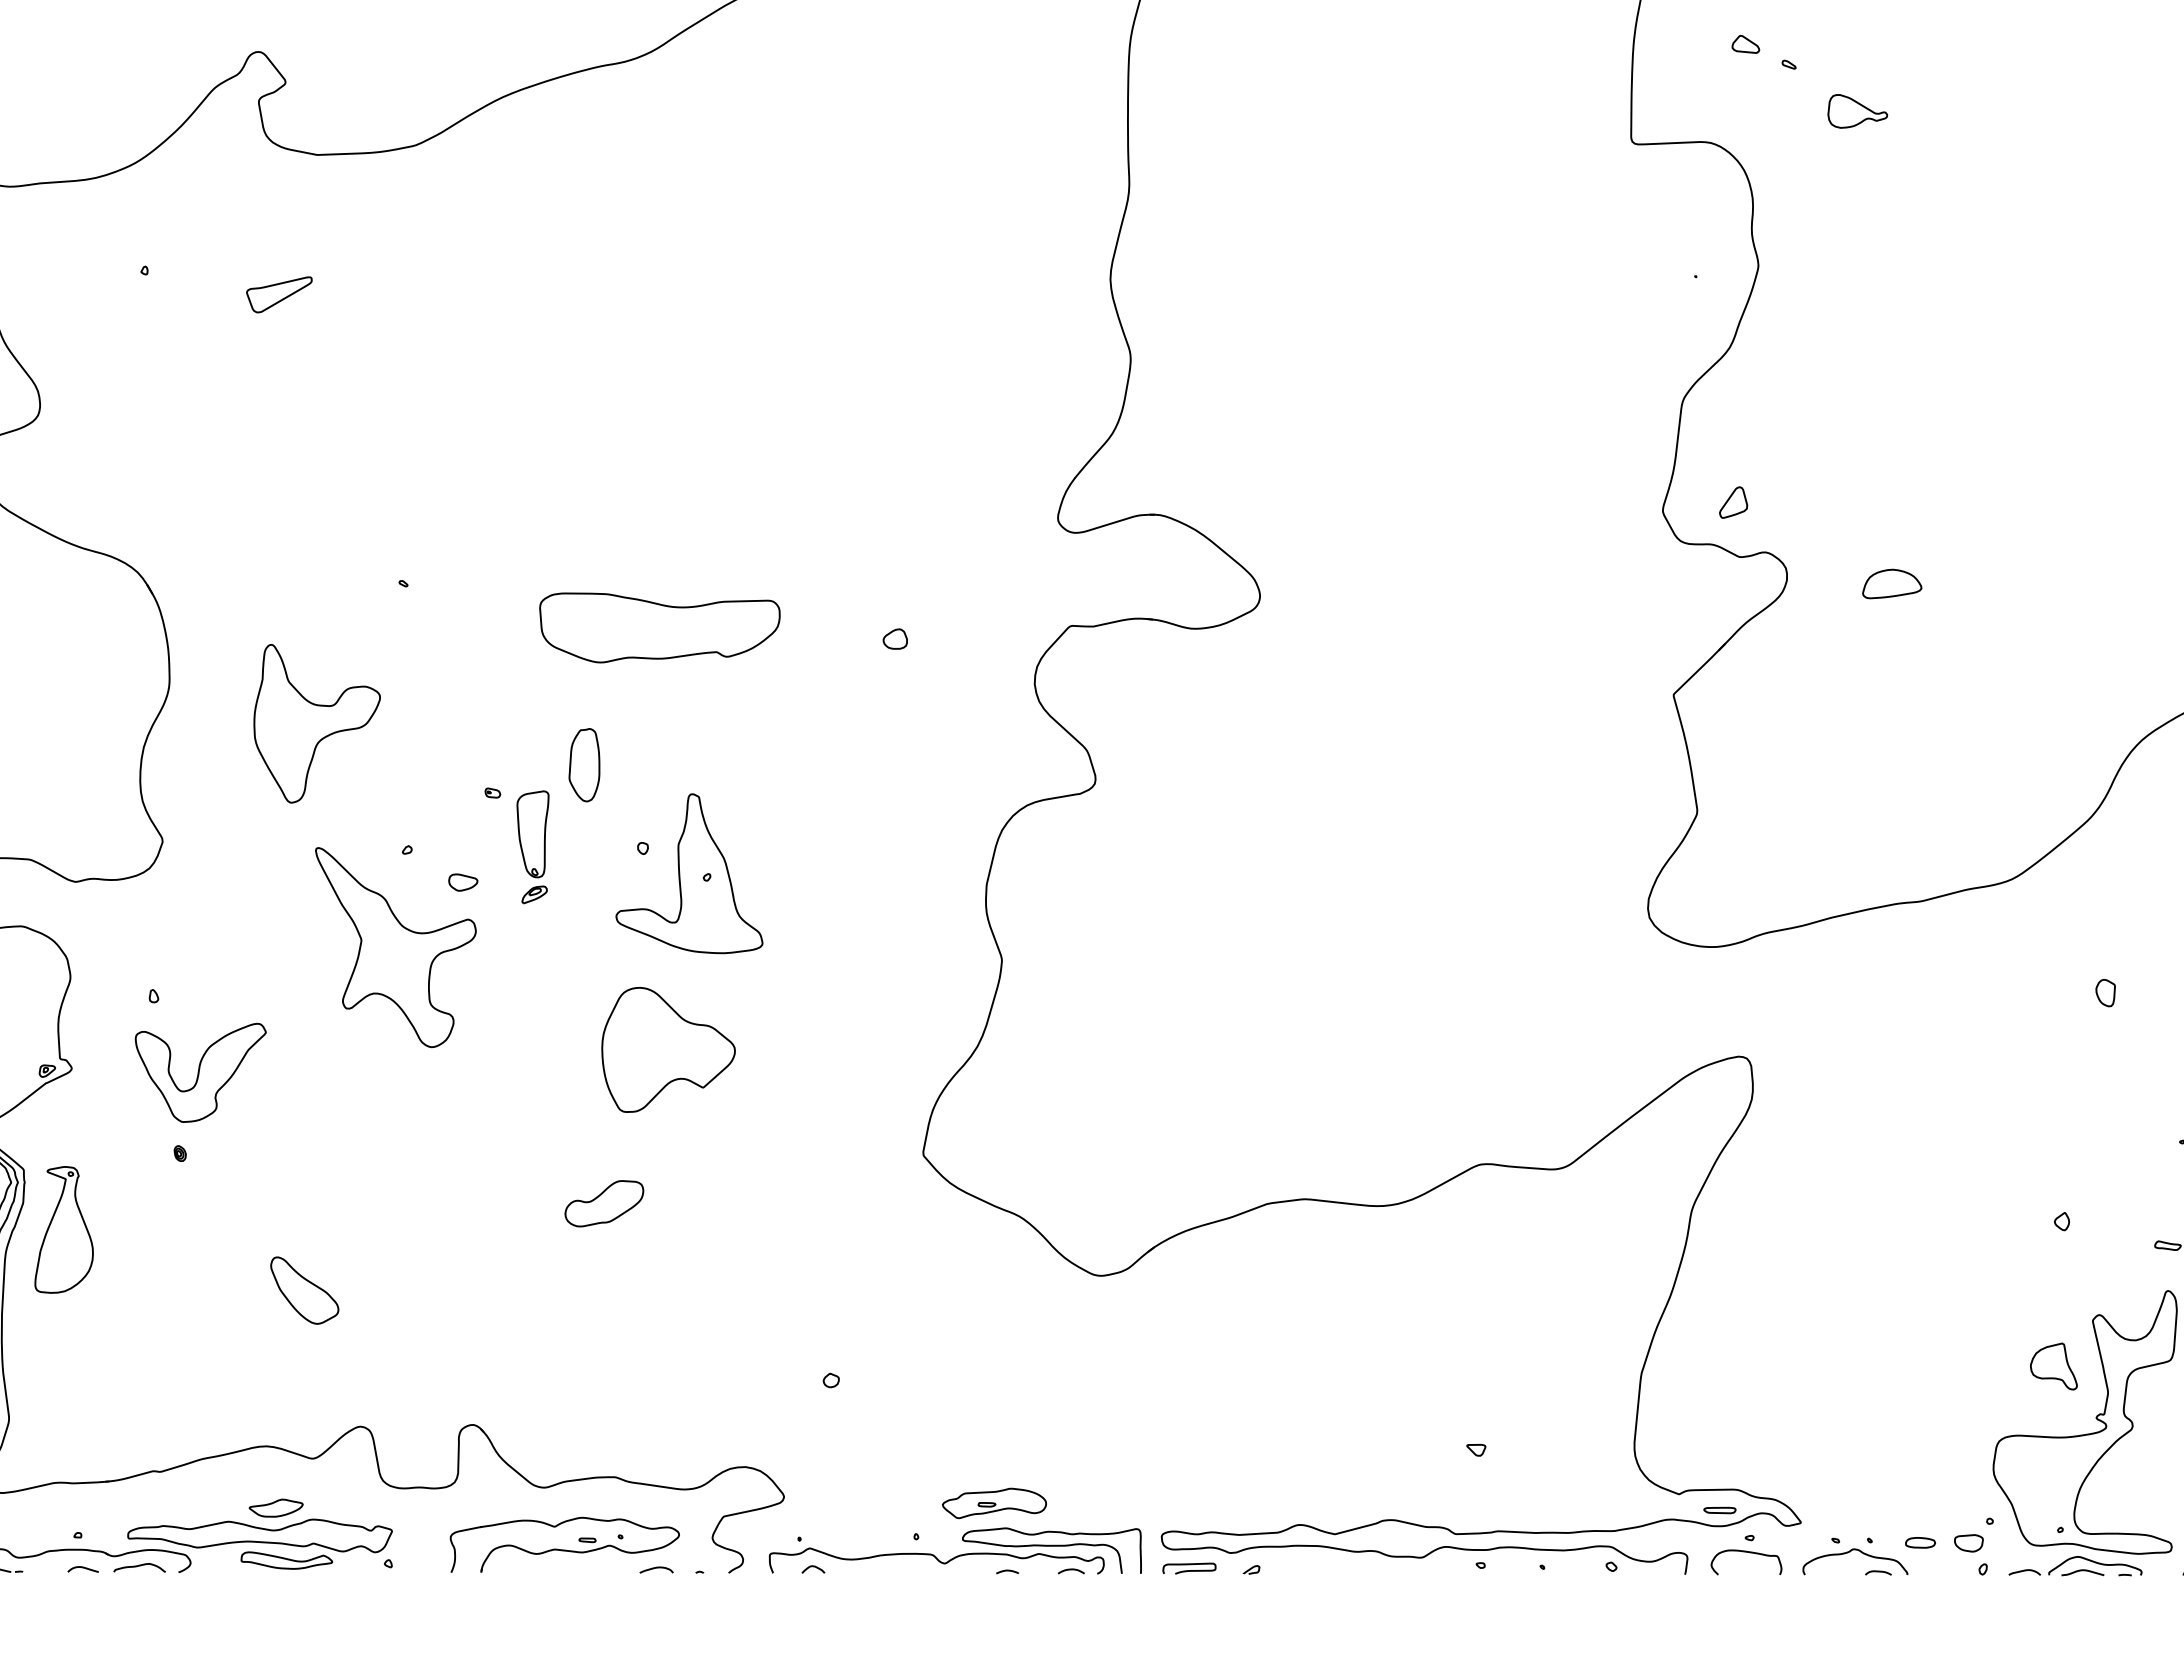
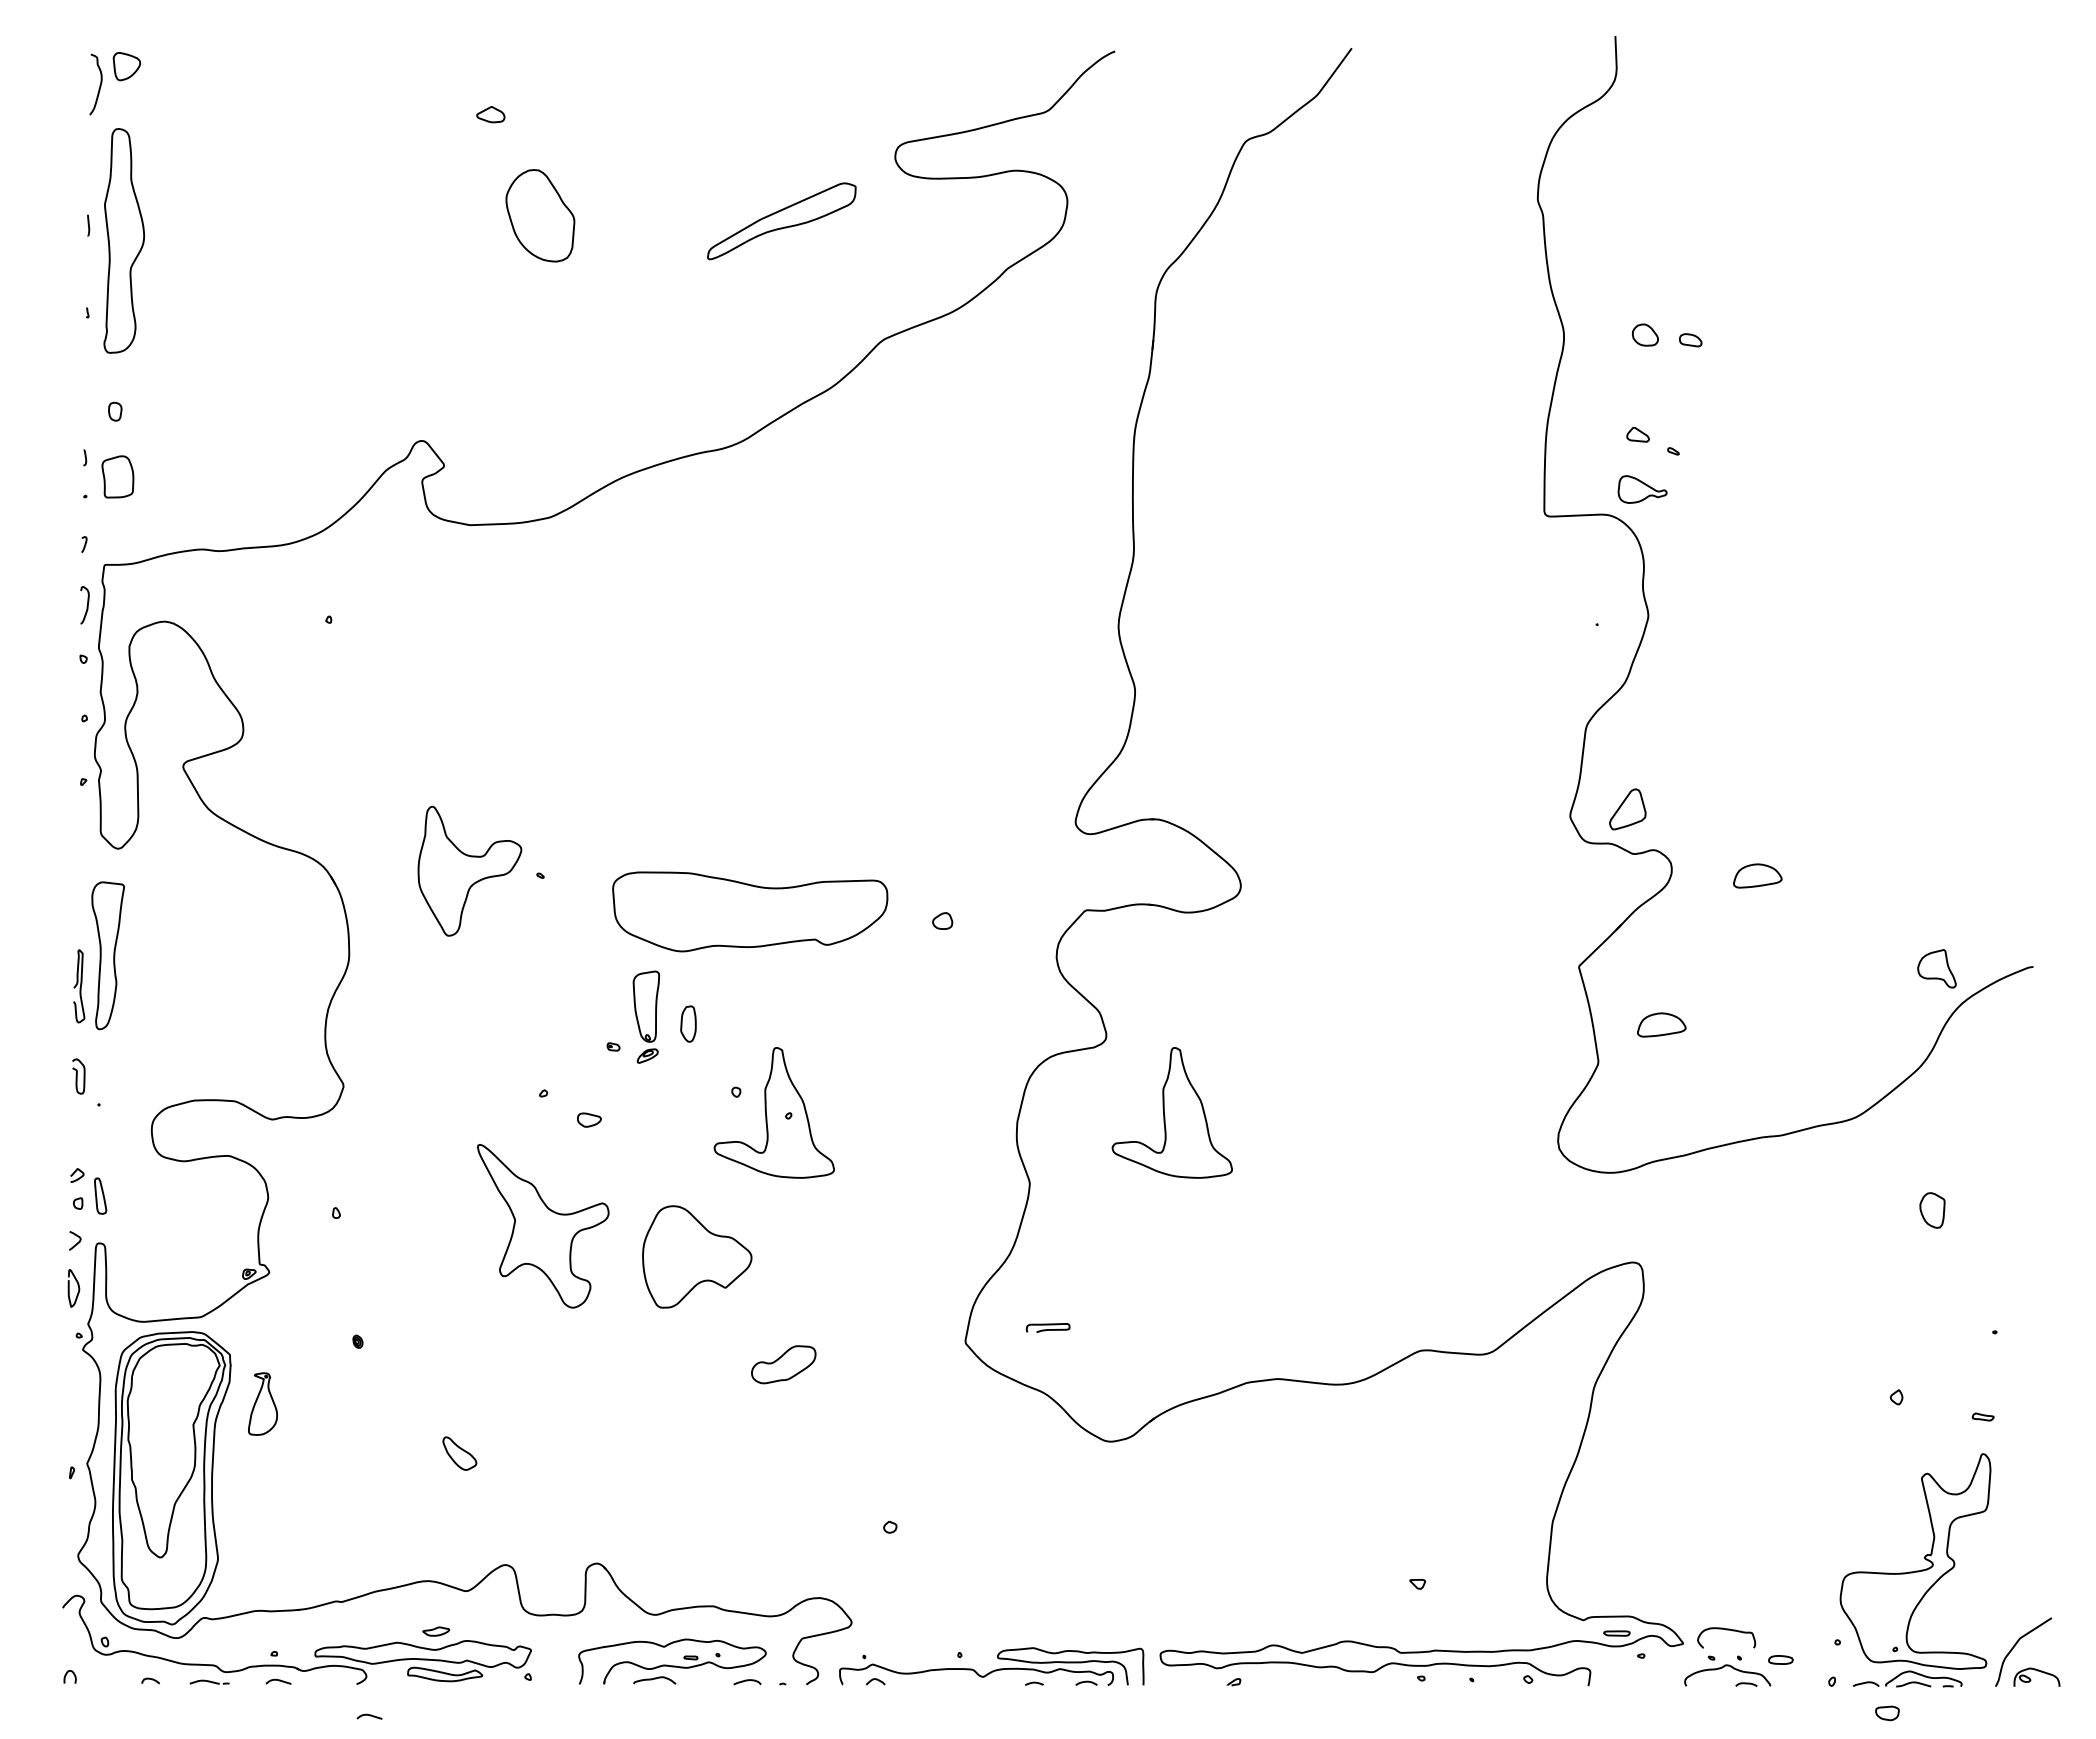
part: (1857, 111) -> (1642, 489), moved
part: (278, 294) -> (438, 639), removed
part: (1734, 502) -> (1628, 809), size x1.6
part: (659, 627) -> (749, 911), size x1.4
part: (316, 722) -> (469, 870), moved
part: (584, 764) -> (688, 1023), size x0.6
part: (1774, 765) -> (1661, 1024), added
part: (531, 846) -> (645, 1016), moved
part: (1175, 873) -> (1171, 1112), added
part: (396, 947) -> (543, 1226), moved
part: (2104, 993) -> (1931, 1210), size x1.6
part: (668, 1049) -> (697, 1256), moved
part: (200, 1072) -> (374, 1275), removed
part: (604, 1203) -> (783, 1364), moved
part: (63, 1229) -> (262, 1403), size x0.6
part: (304, 1290) -> (459, 1453), size x0.6
part: (2053, 1366) -> (1936, 968), moved
part: (994, 1503) -> (1023, 1627), removed
part: (275, 1507) -> (435, 1631), size x0.6
part: (1968, 1543) -> (1887, 1713), moved
curve: (1746, 1553) -> (1726, 1630), moved
curve: (1188, 1565) -> (1047, 1325), moved
curve: (139, 1566) -> (654, 1679), moved
curve: (194, 1610) -> (369, 1715), added

